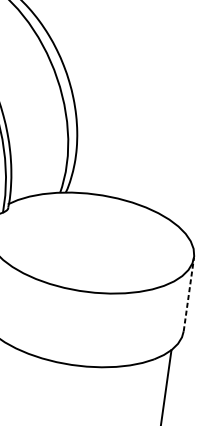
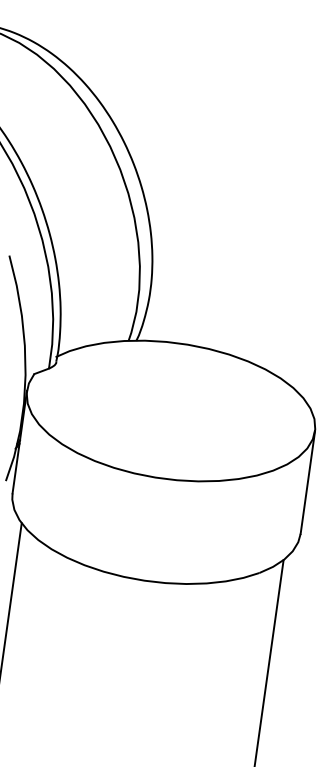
line: (188, 294) -> (307, 482), dashed -> solid

